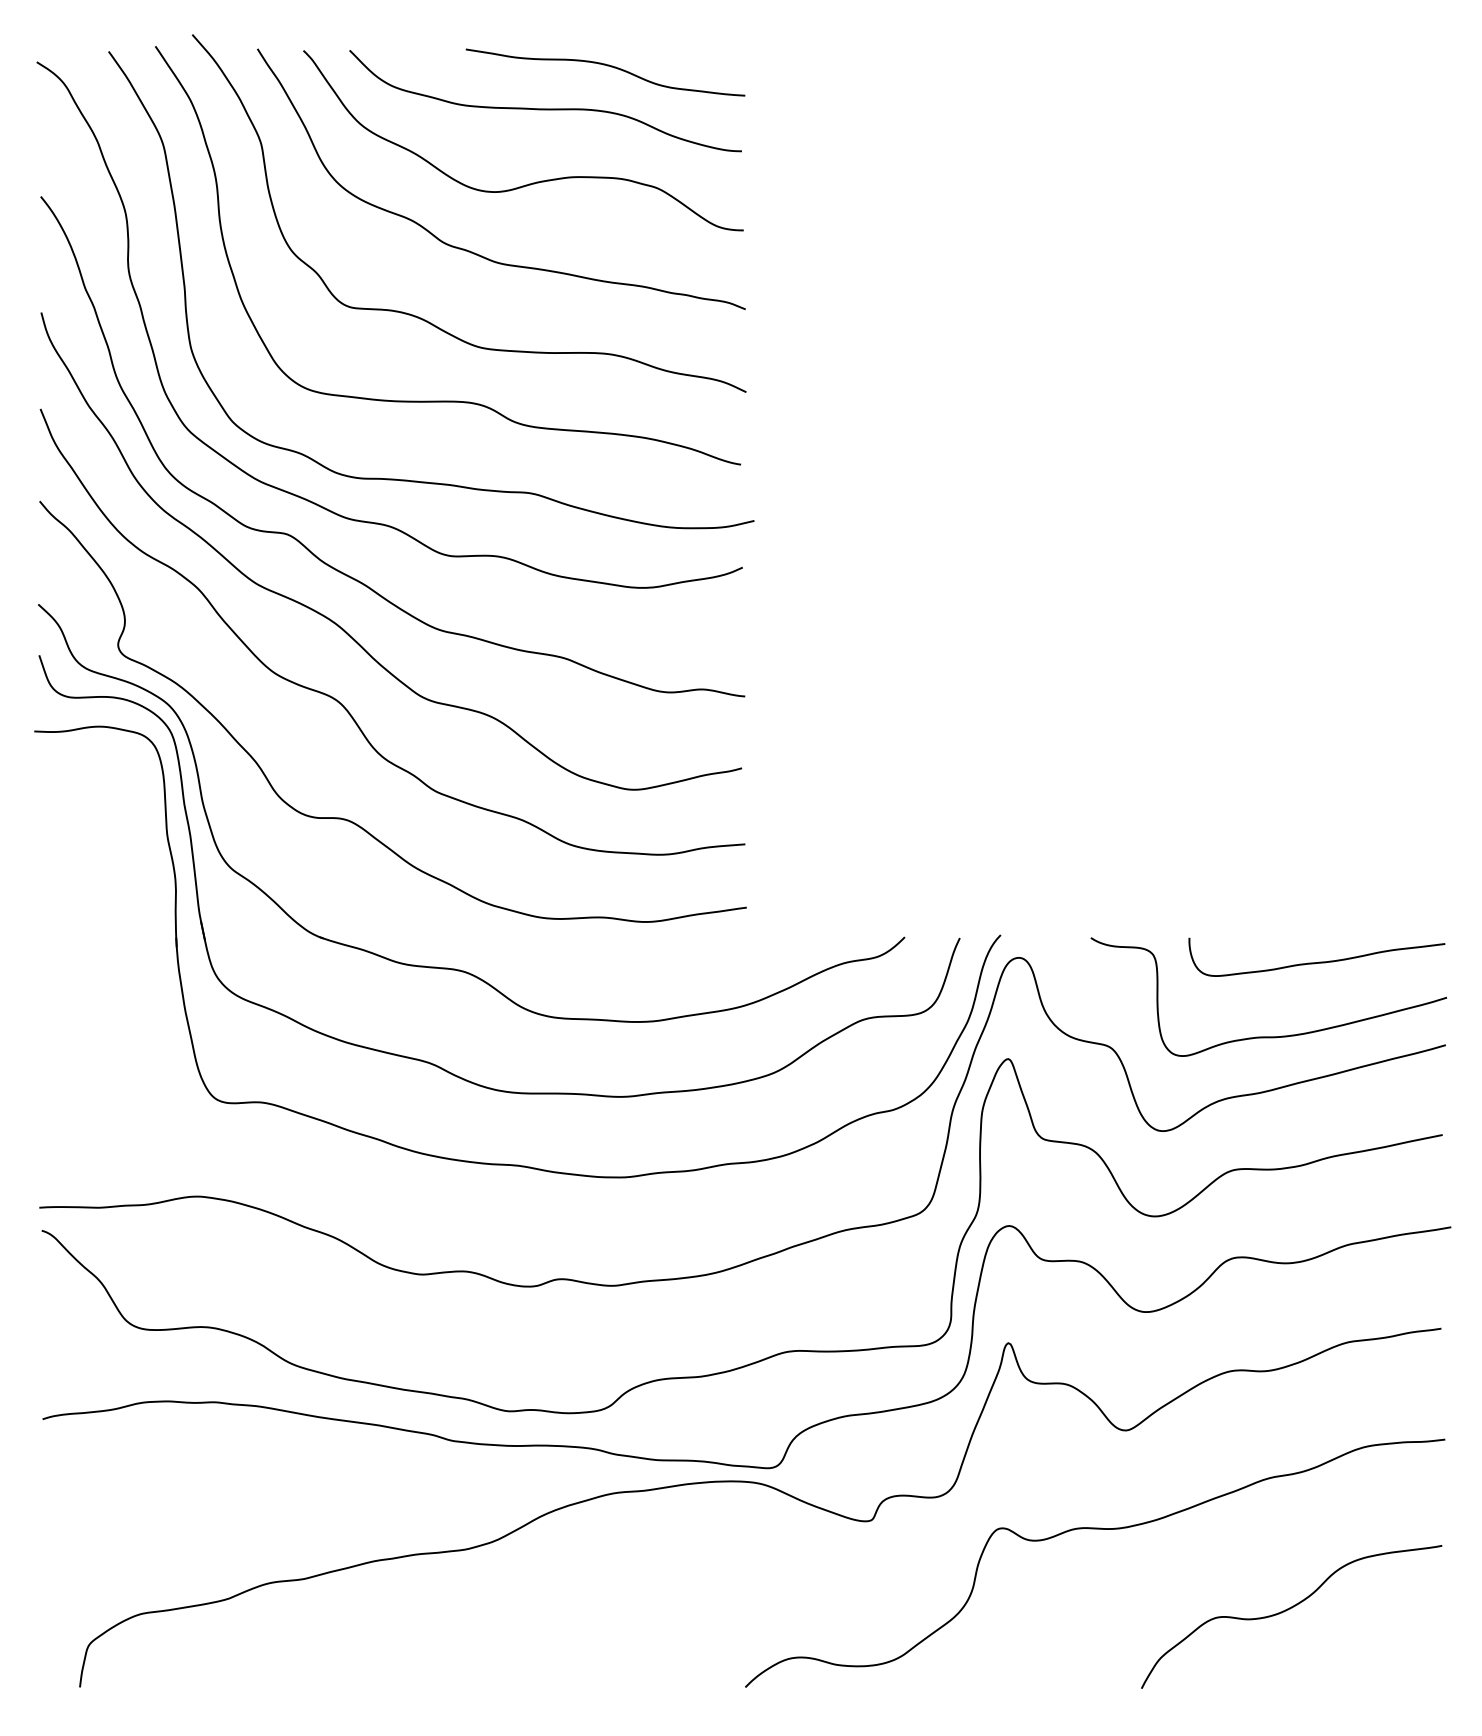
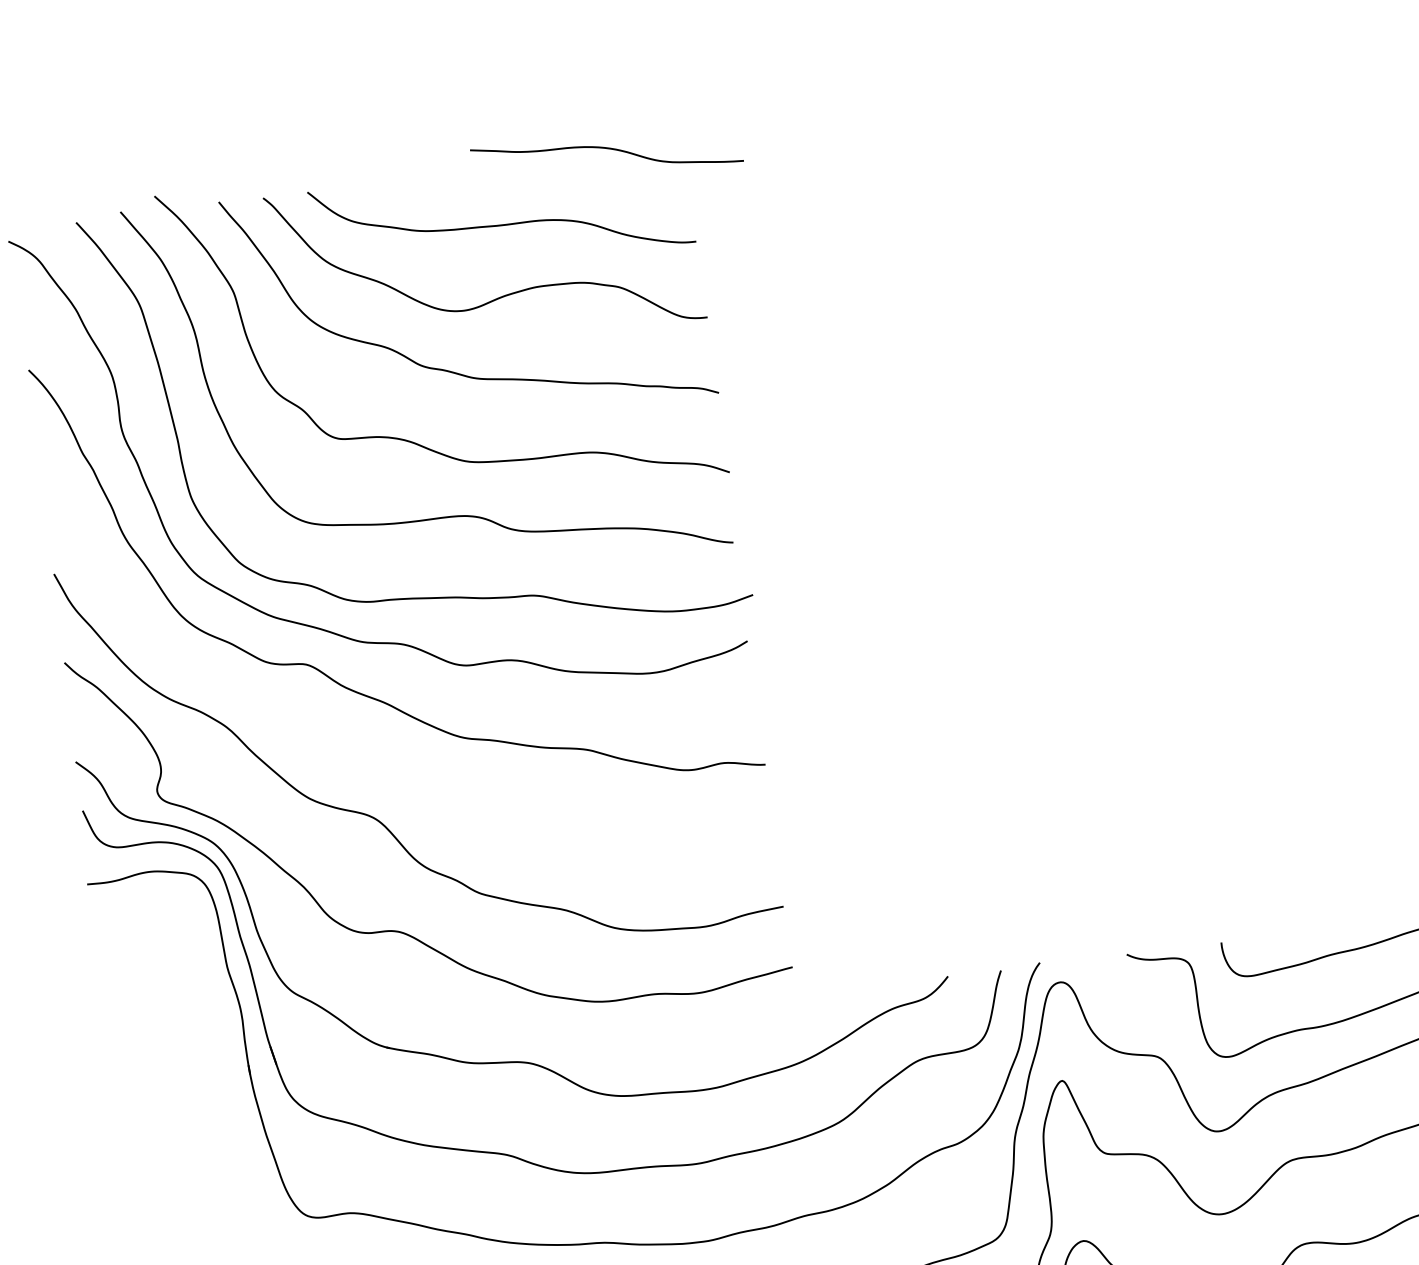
curve: (607, 66) -> (608, 149), moved
curve: (337, 623) -> (365, 744), removed

